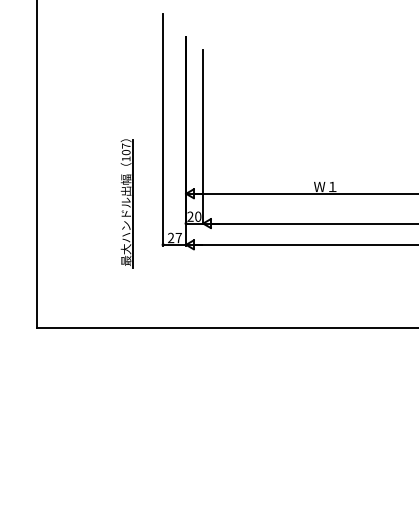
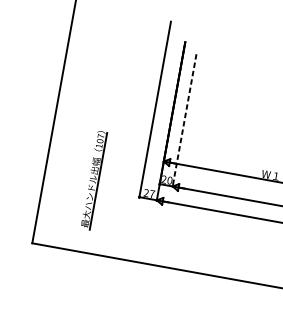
line: (203, 137) -> (184, 121), solid -> dashed
part: (126, 203) -> (93, 179), moved

